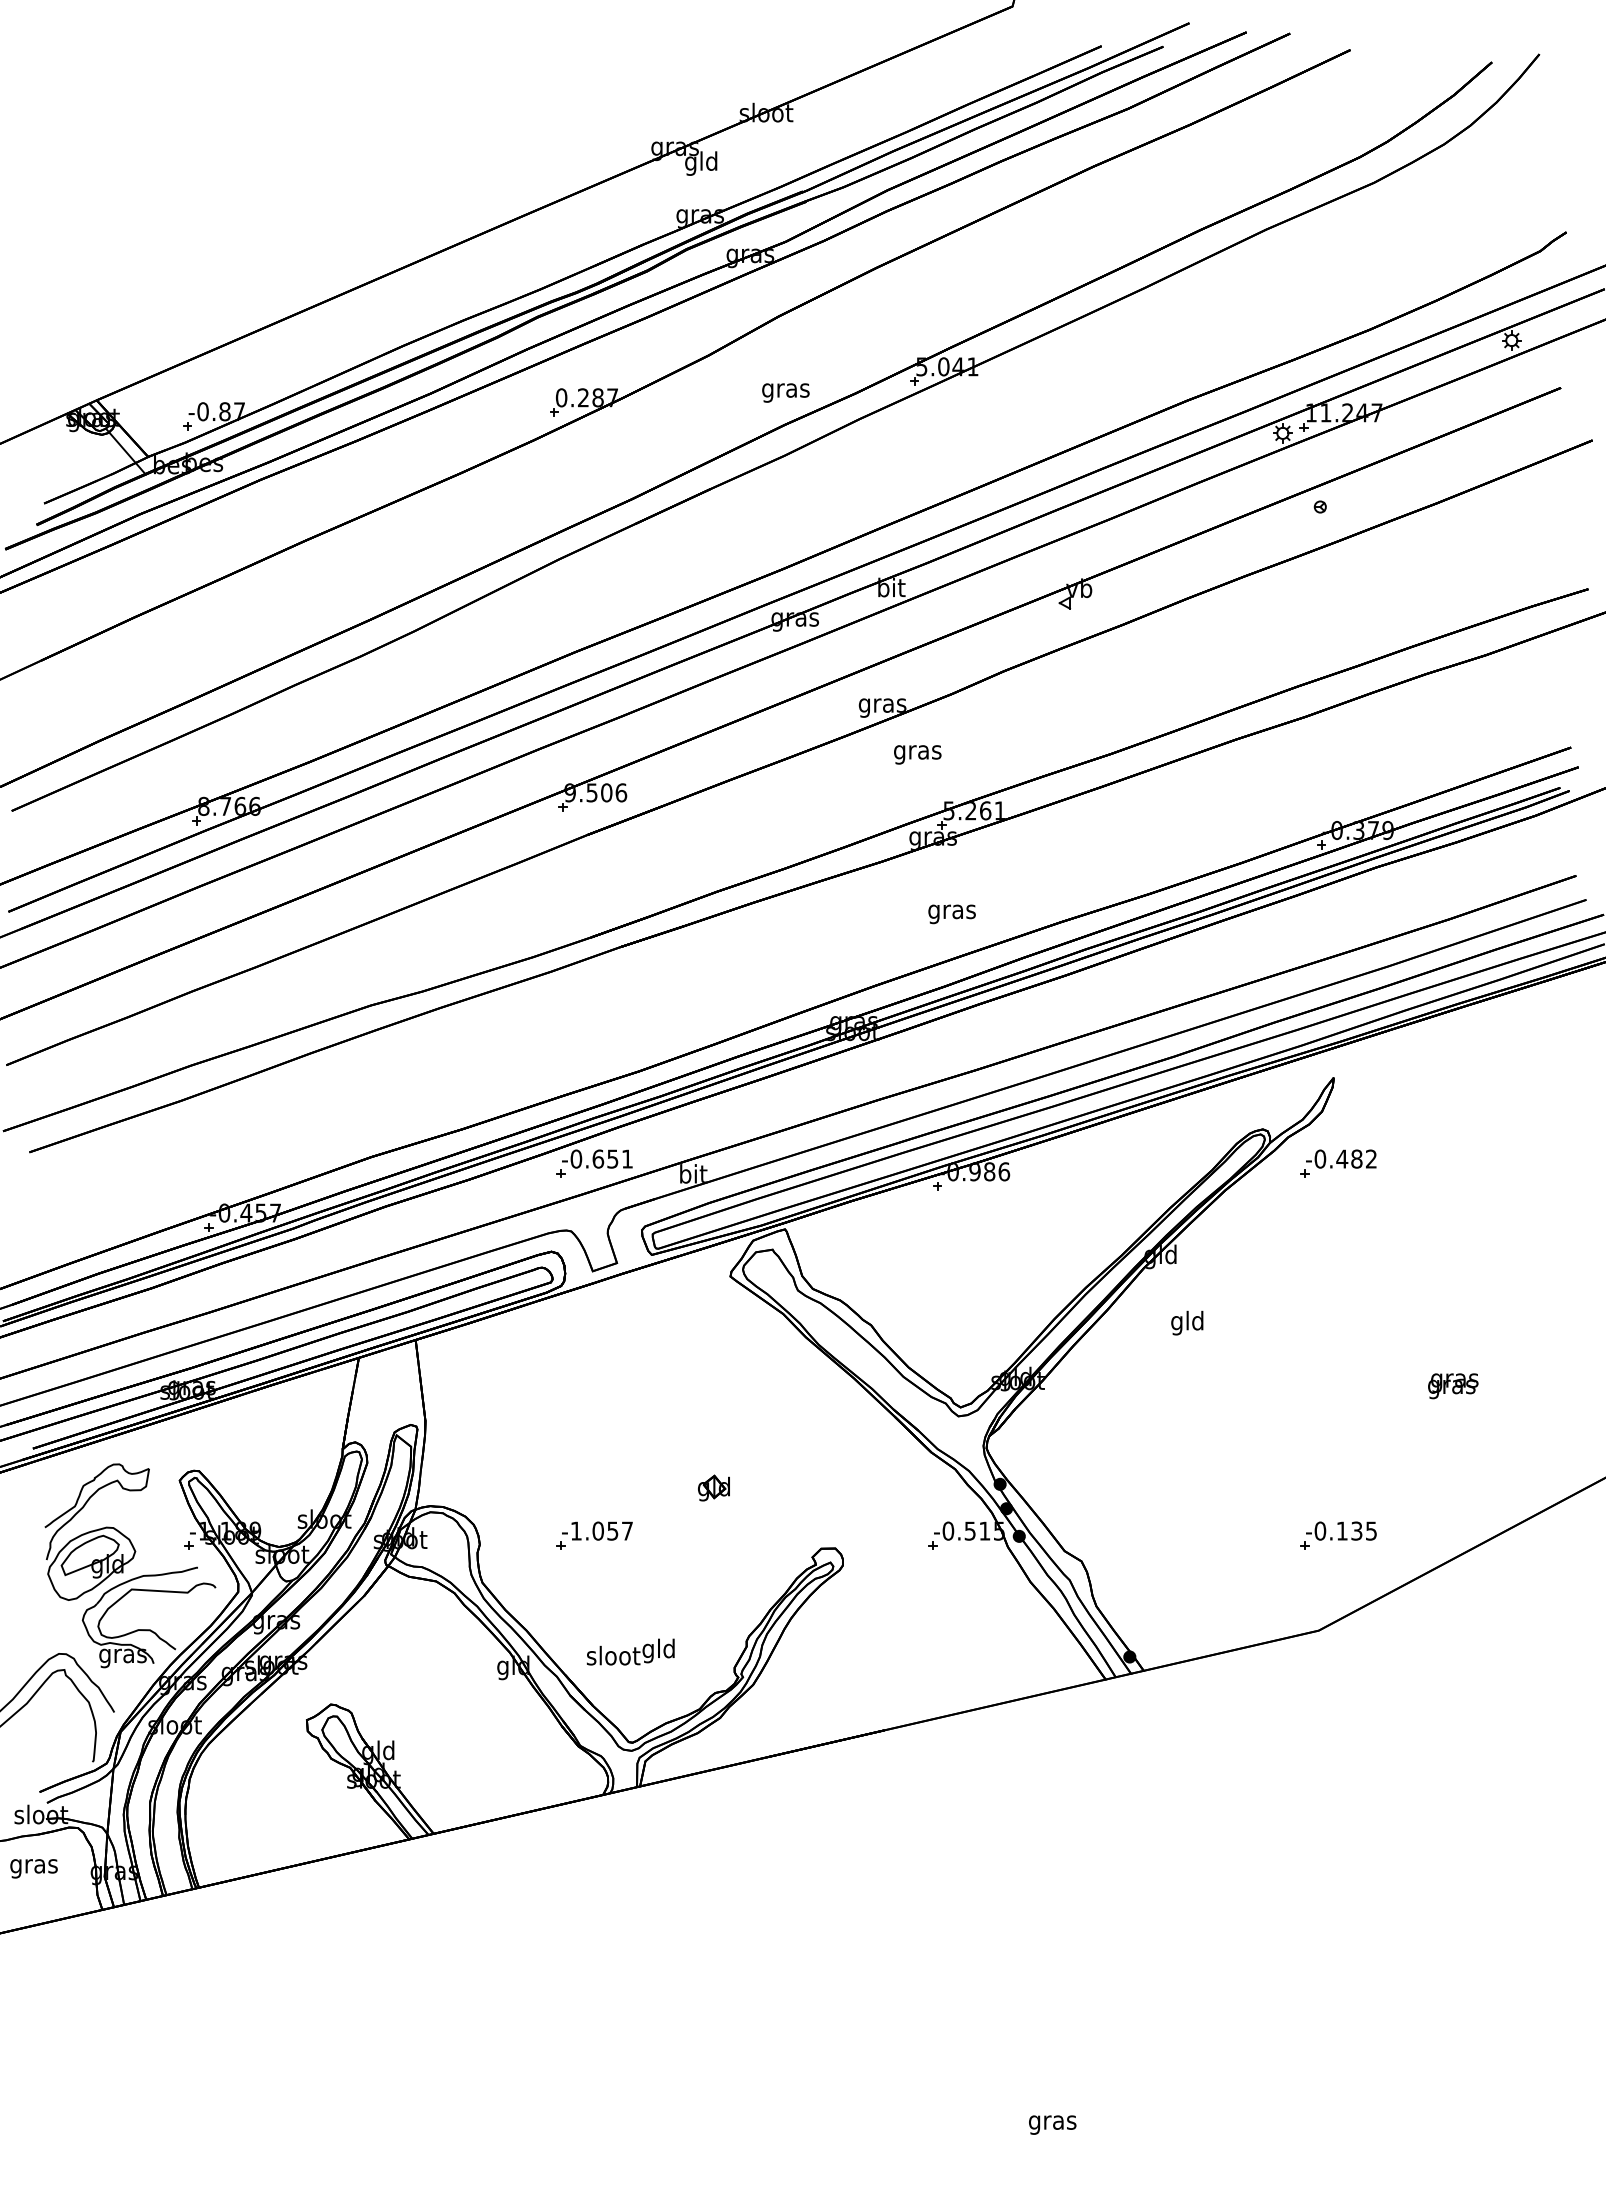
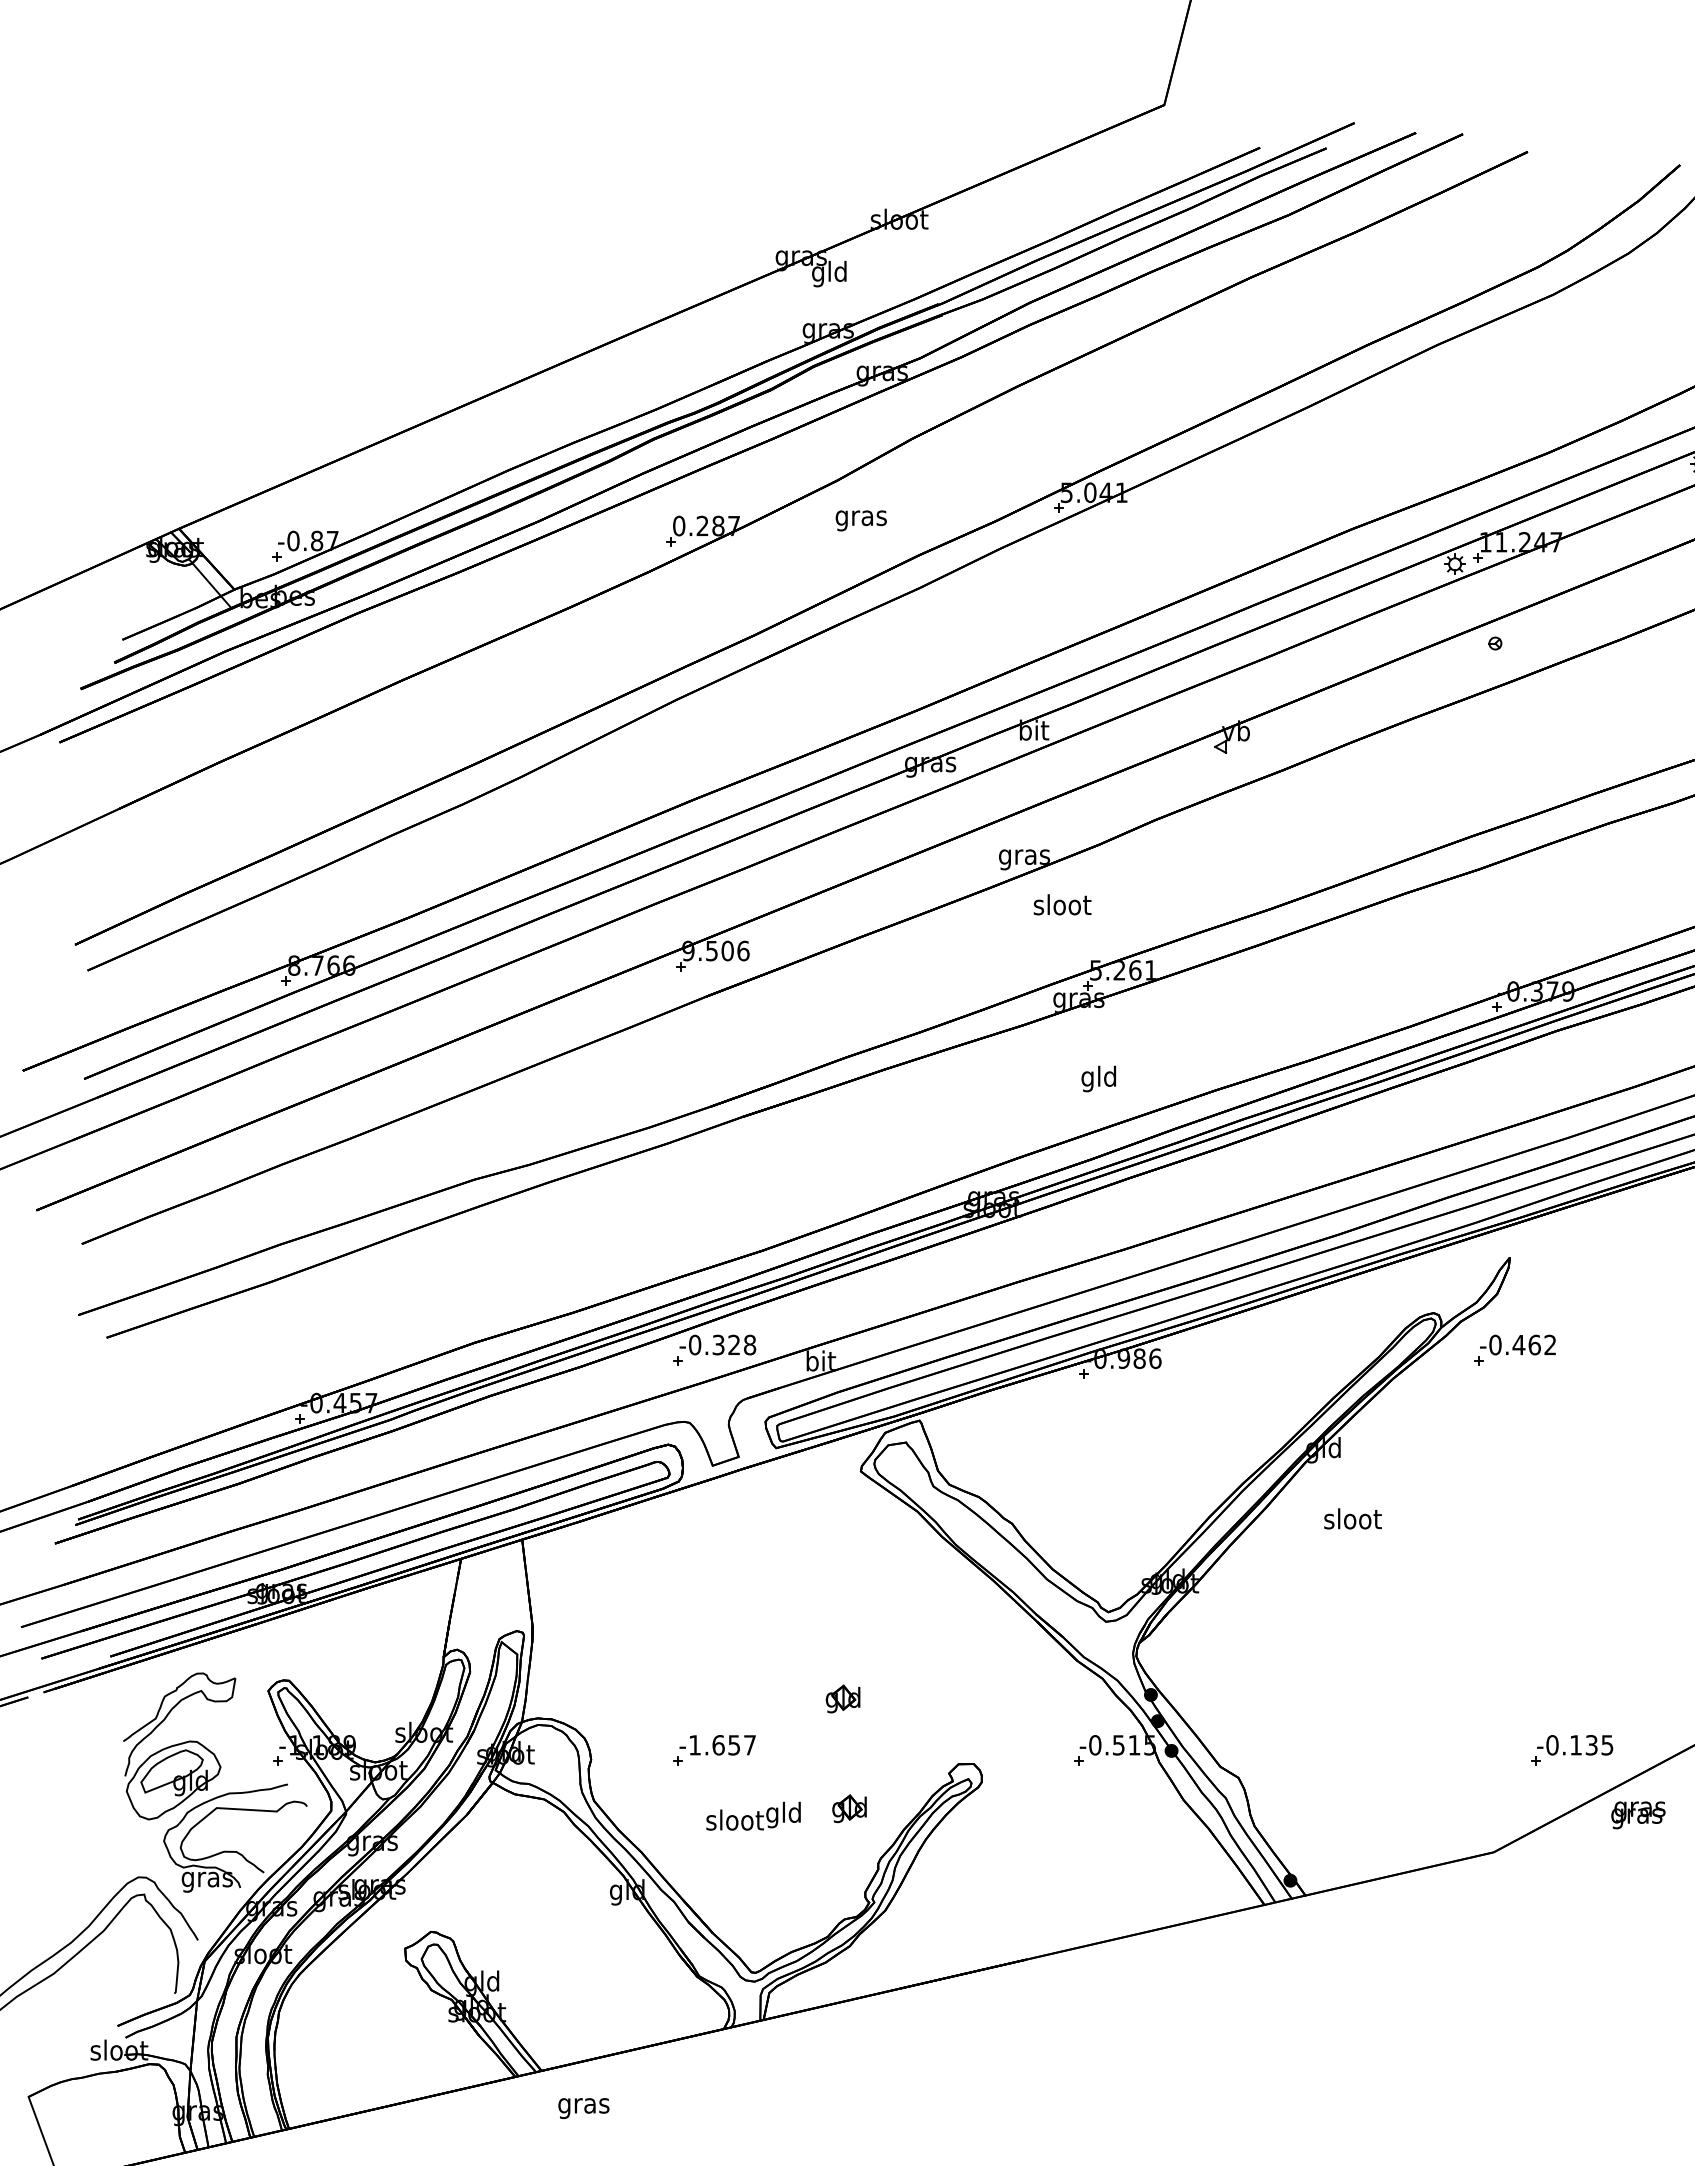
text: (785, 392) -> (860, 520), moved
text: (917, 752) -> (1062, 907), gras -> sloot
text: (951, 911) -> (1098, 1078), gras -> gld
text: (612, 1158) -> (733, 1344), -0.651 -> -0.328
text: (1356, 1158) -> (1534, 1344), -0.482 -> -0.462
text: (1187, 1322) -> (1352, 1520), gld -> sloot
text: (1453, 1386) -> (1638, 1815), moved
text: (598, 1530) -> (718, 1744), -1.057 -> -1.657
part: (1338, 1535) -> (1571, 1749), moved
part: (719, 1589) -> (849, 1808), added
text: (630, 1651) -> (753, 1815), moved
text: (33, 1868) -> (583, 2108), moved

